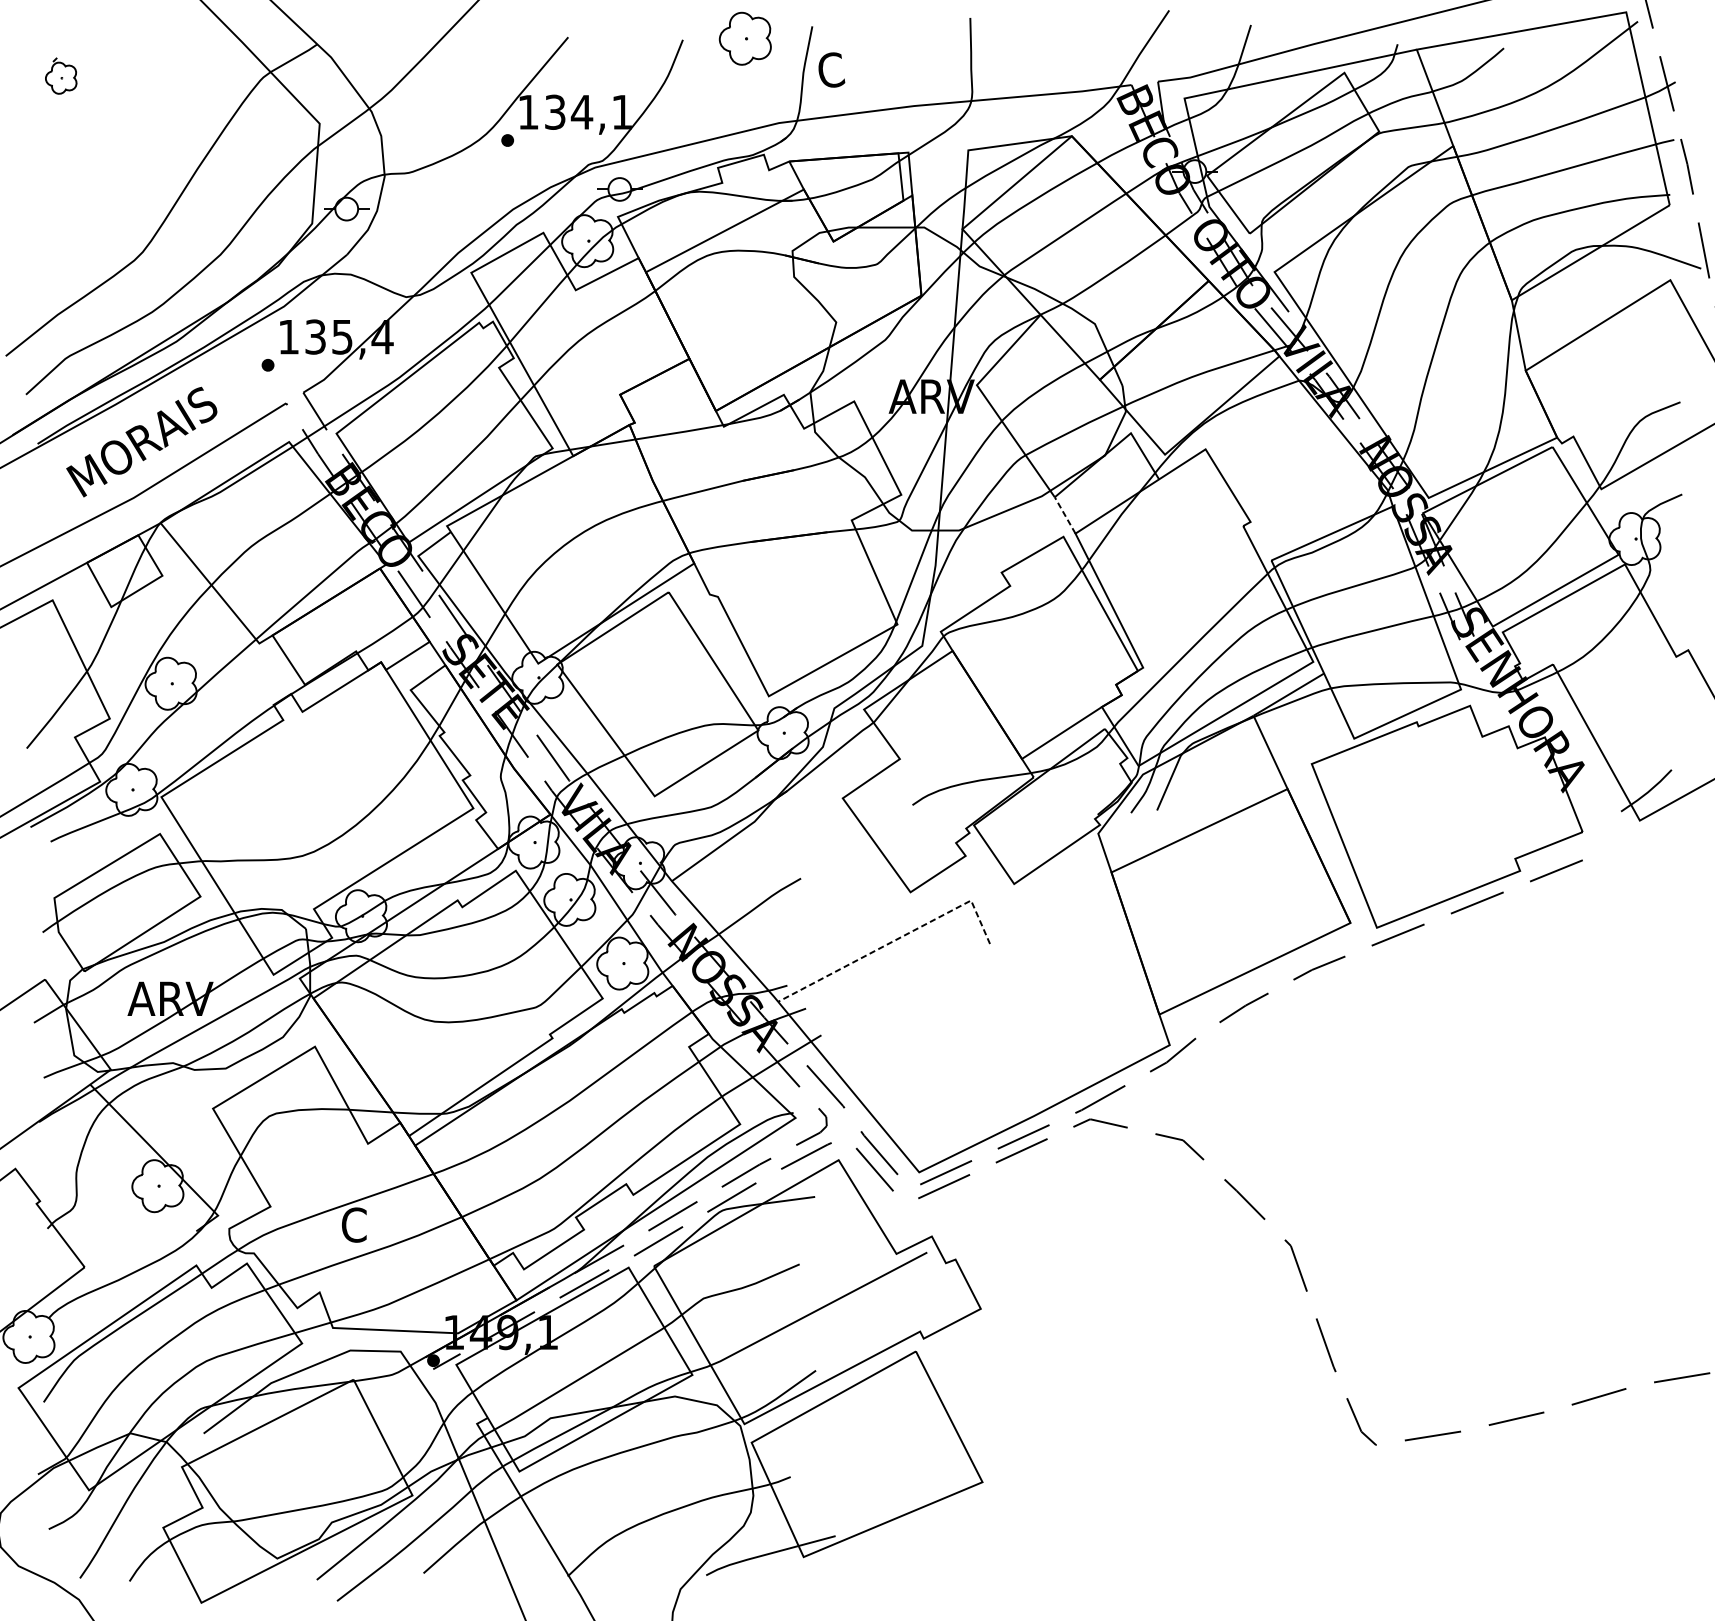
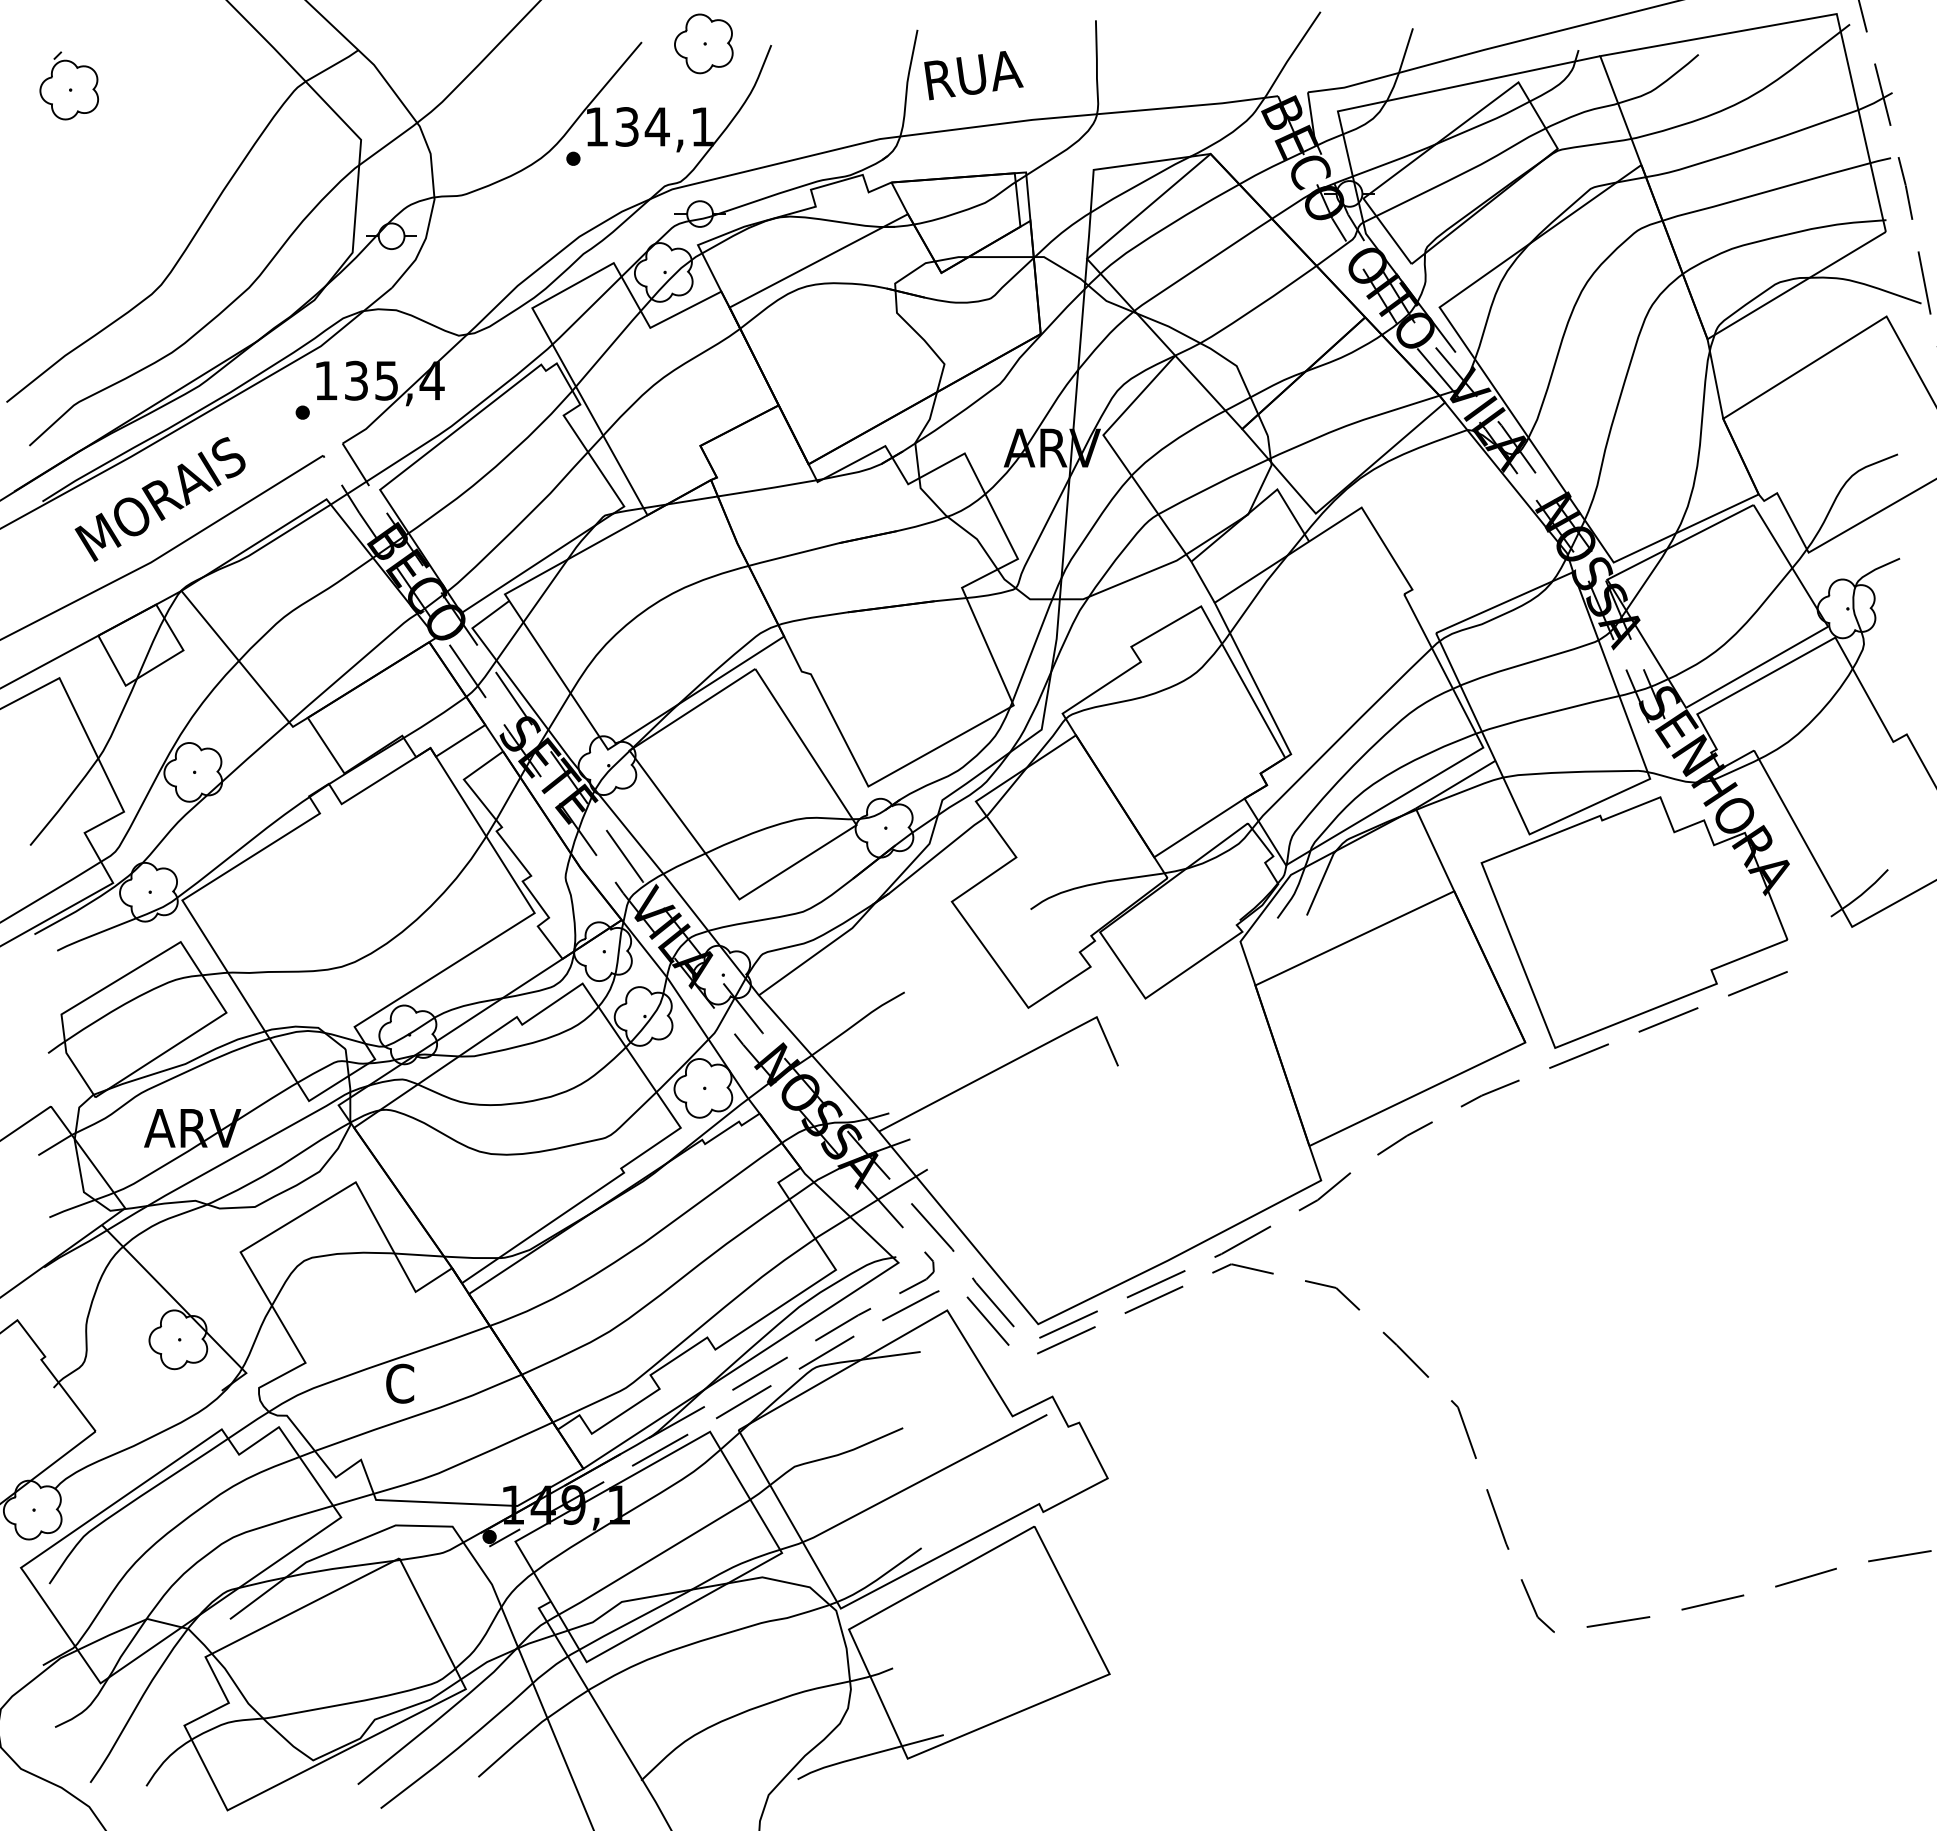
part: (745, 38) -> (703, 43), moved
text: (861, 66) -> (973, 75), C -> RUA
part: (60, 75) -> (68, 85), size x1.67
line: (1065, 515) -> (1203, 582), dashed -> solid
line: (896, 939) -> (1012, 1061), dashed -> solid

